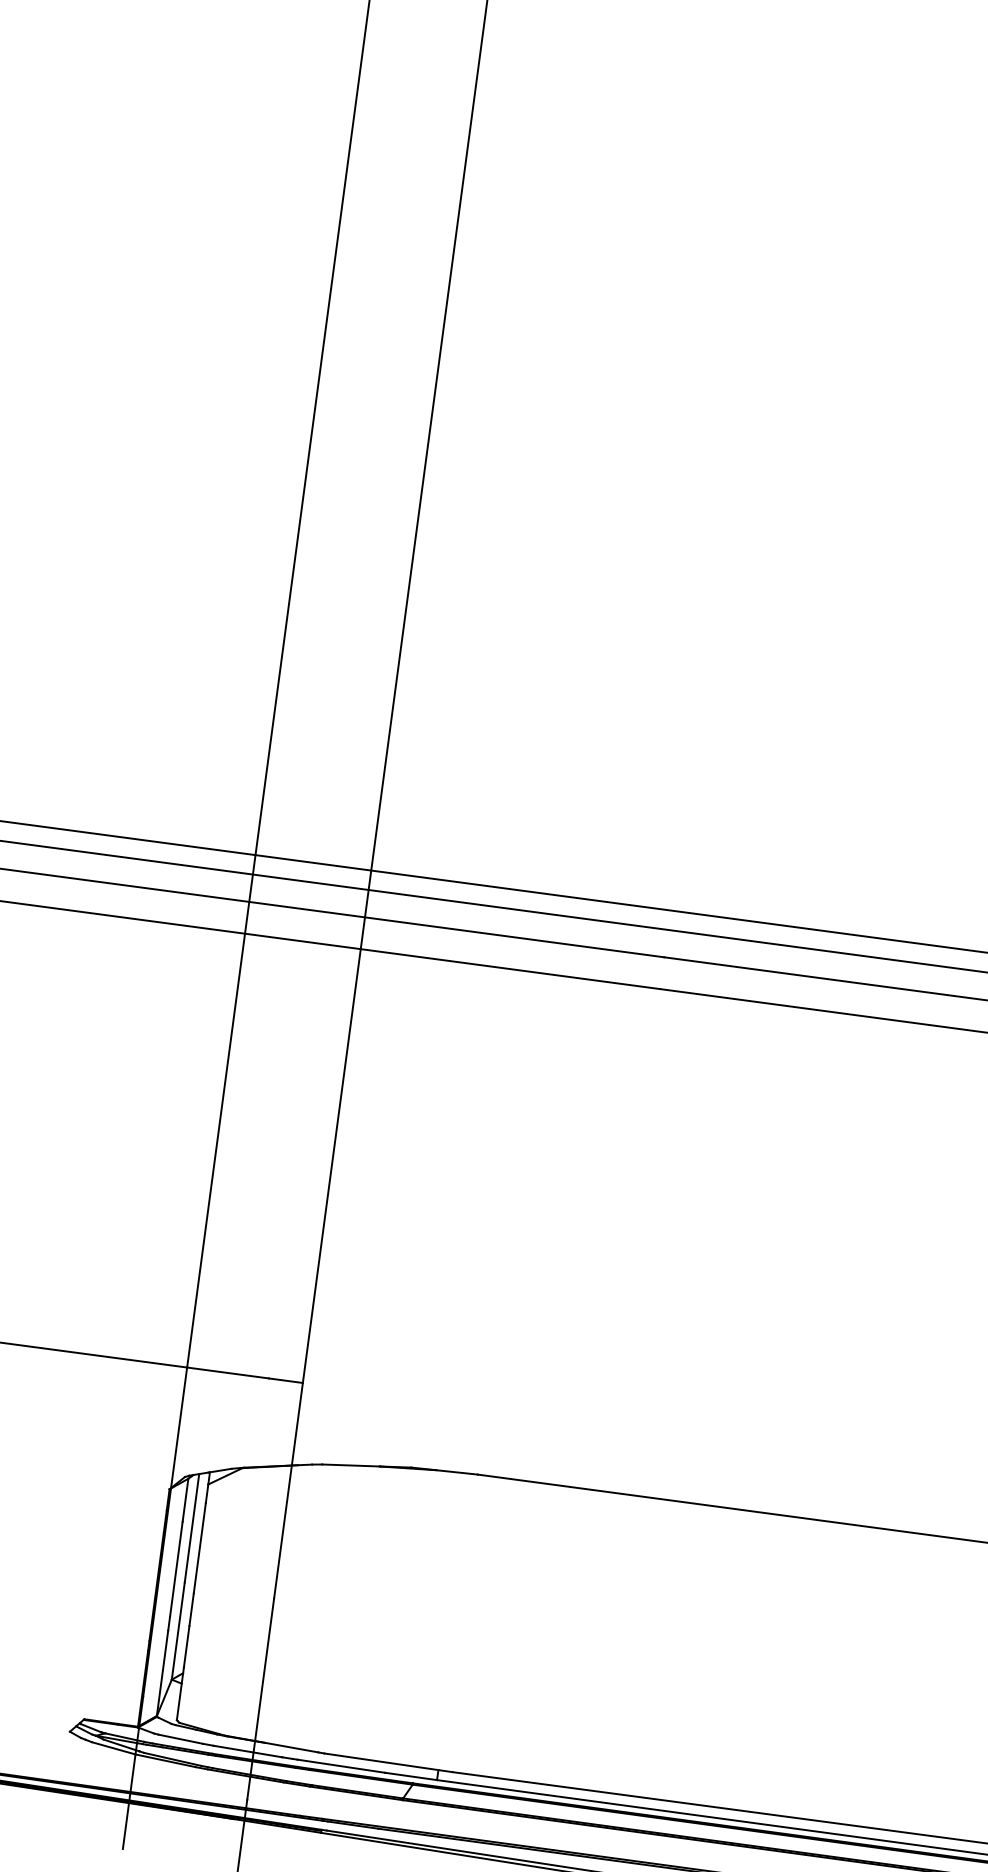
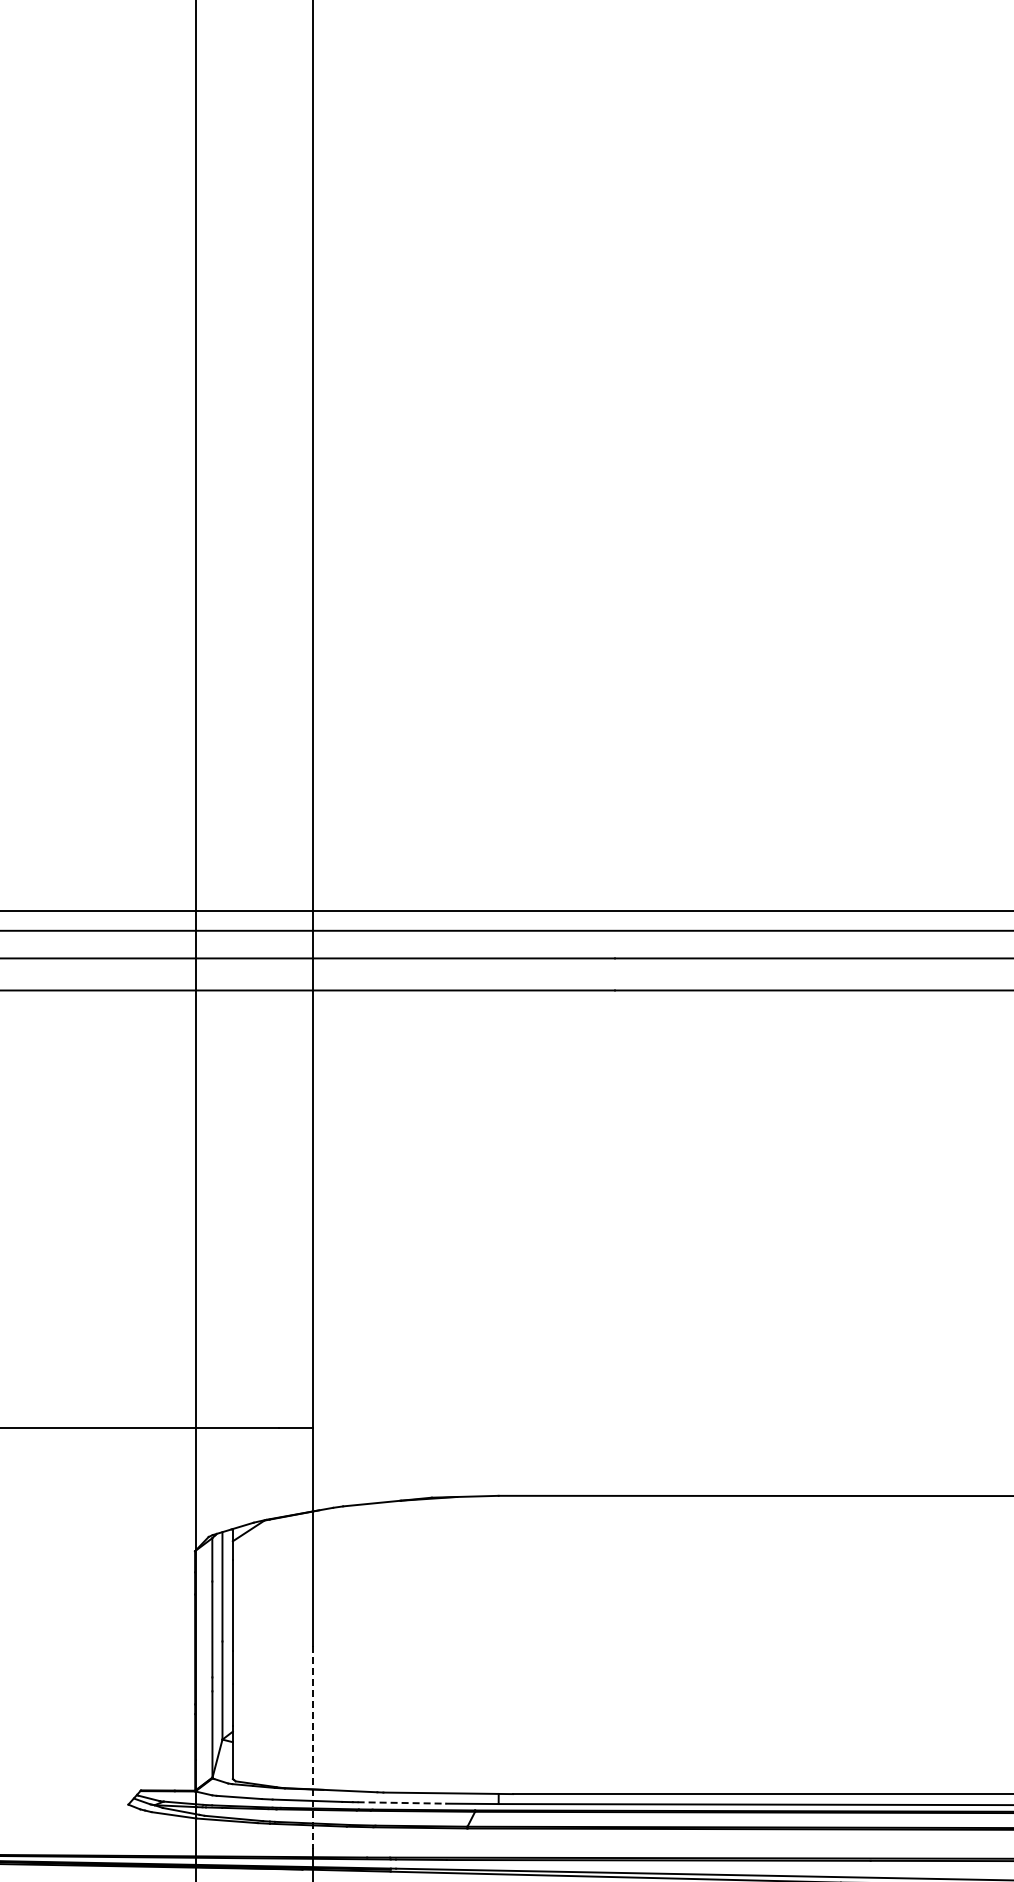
line: (260, 1699) -> (313, 1747), solid -> dashed
line: (341, 1765) -> (402, 1802), solid -> dashed

